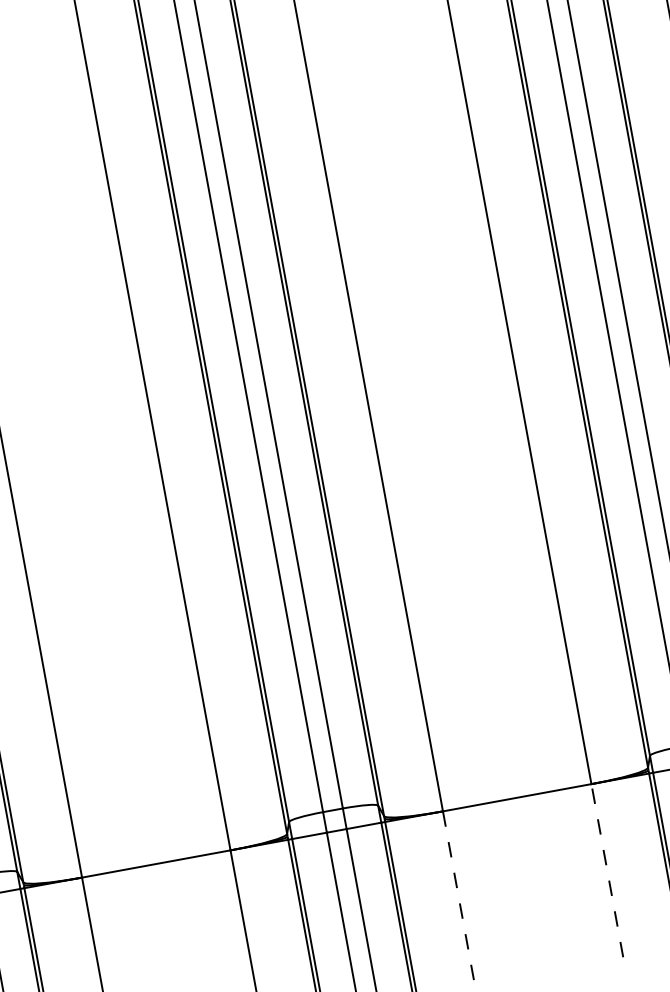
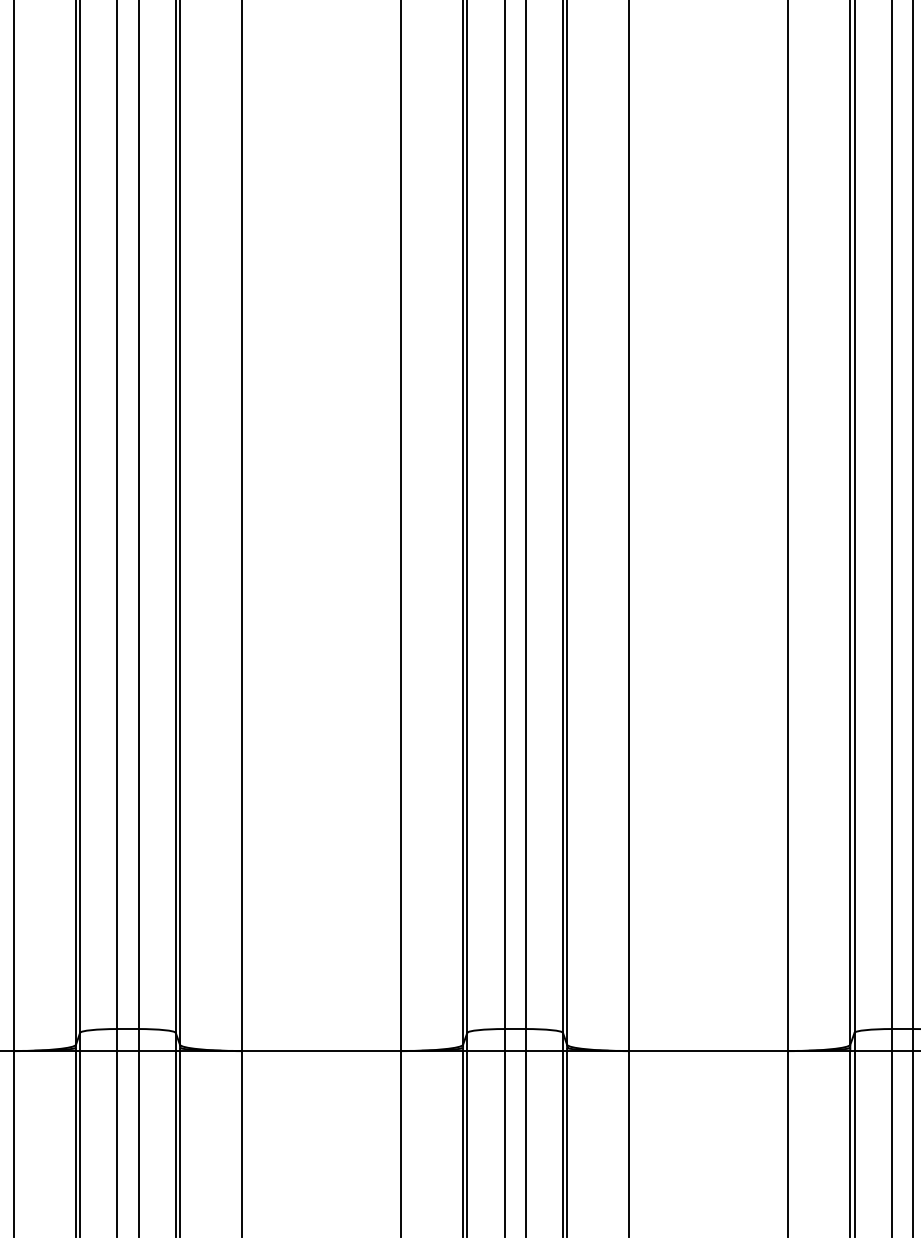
line: (607, 870) -> (788, 1143), dashed -> solid
line: (459, 897) -> (629, 1143), dashed -> solid

